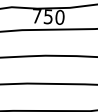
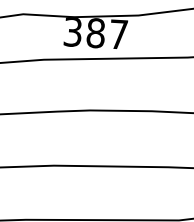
text: (48, 16) -> (96, 32), 750 -> 387

